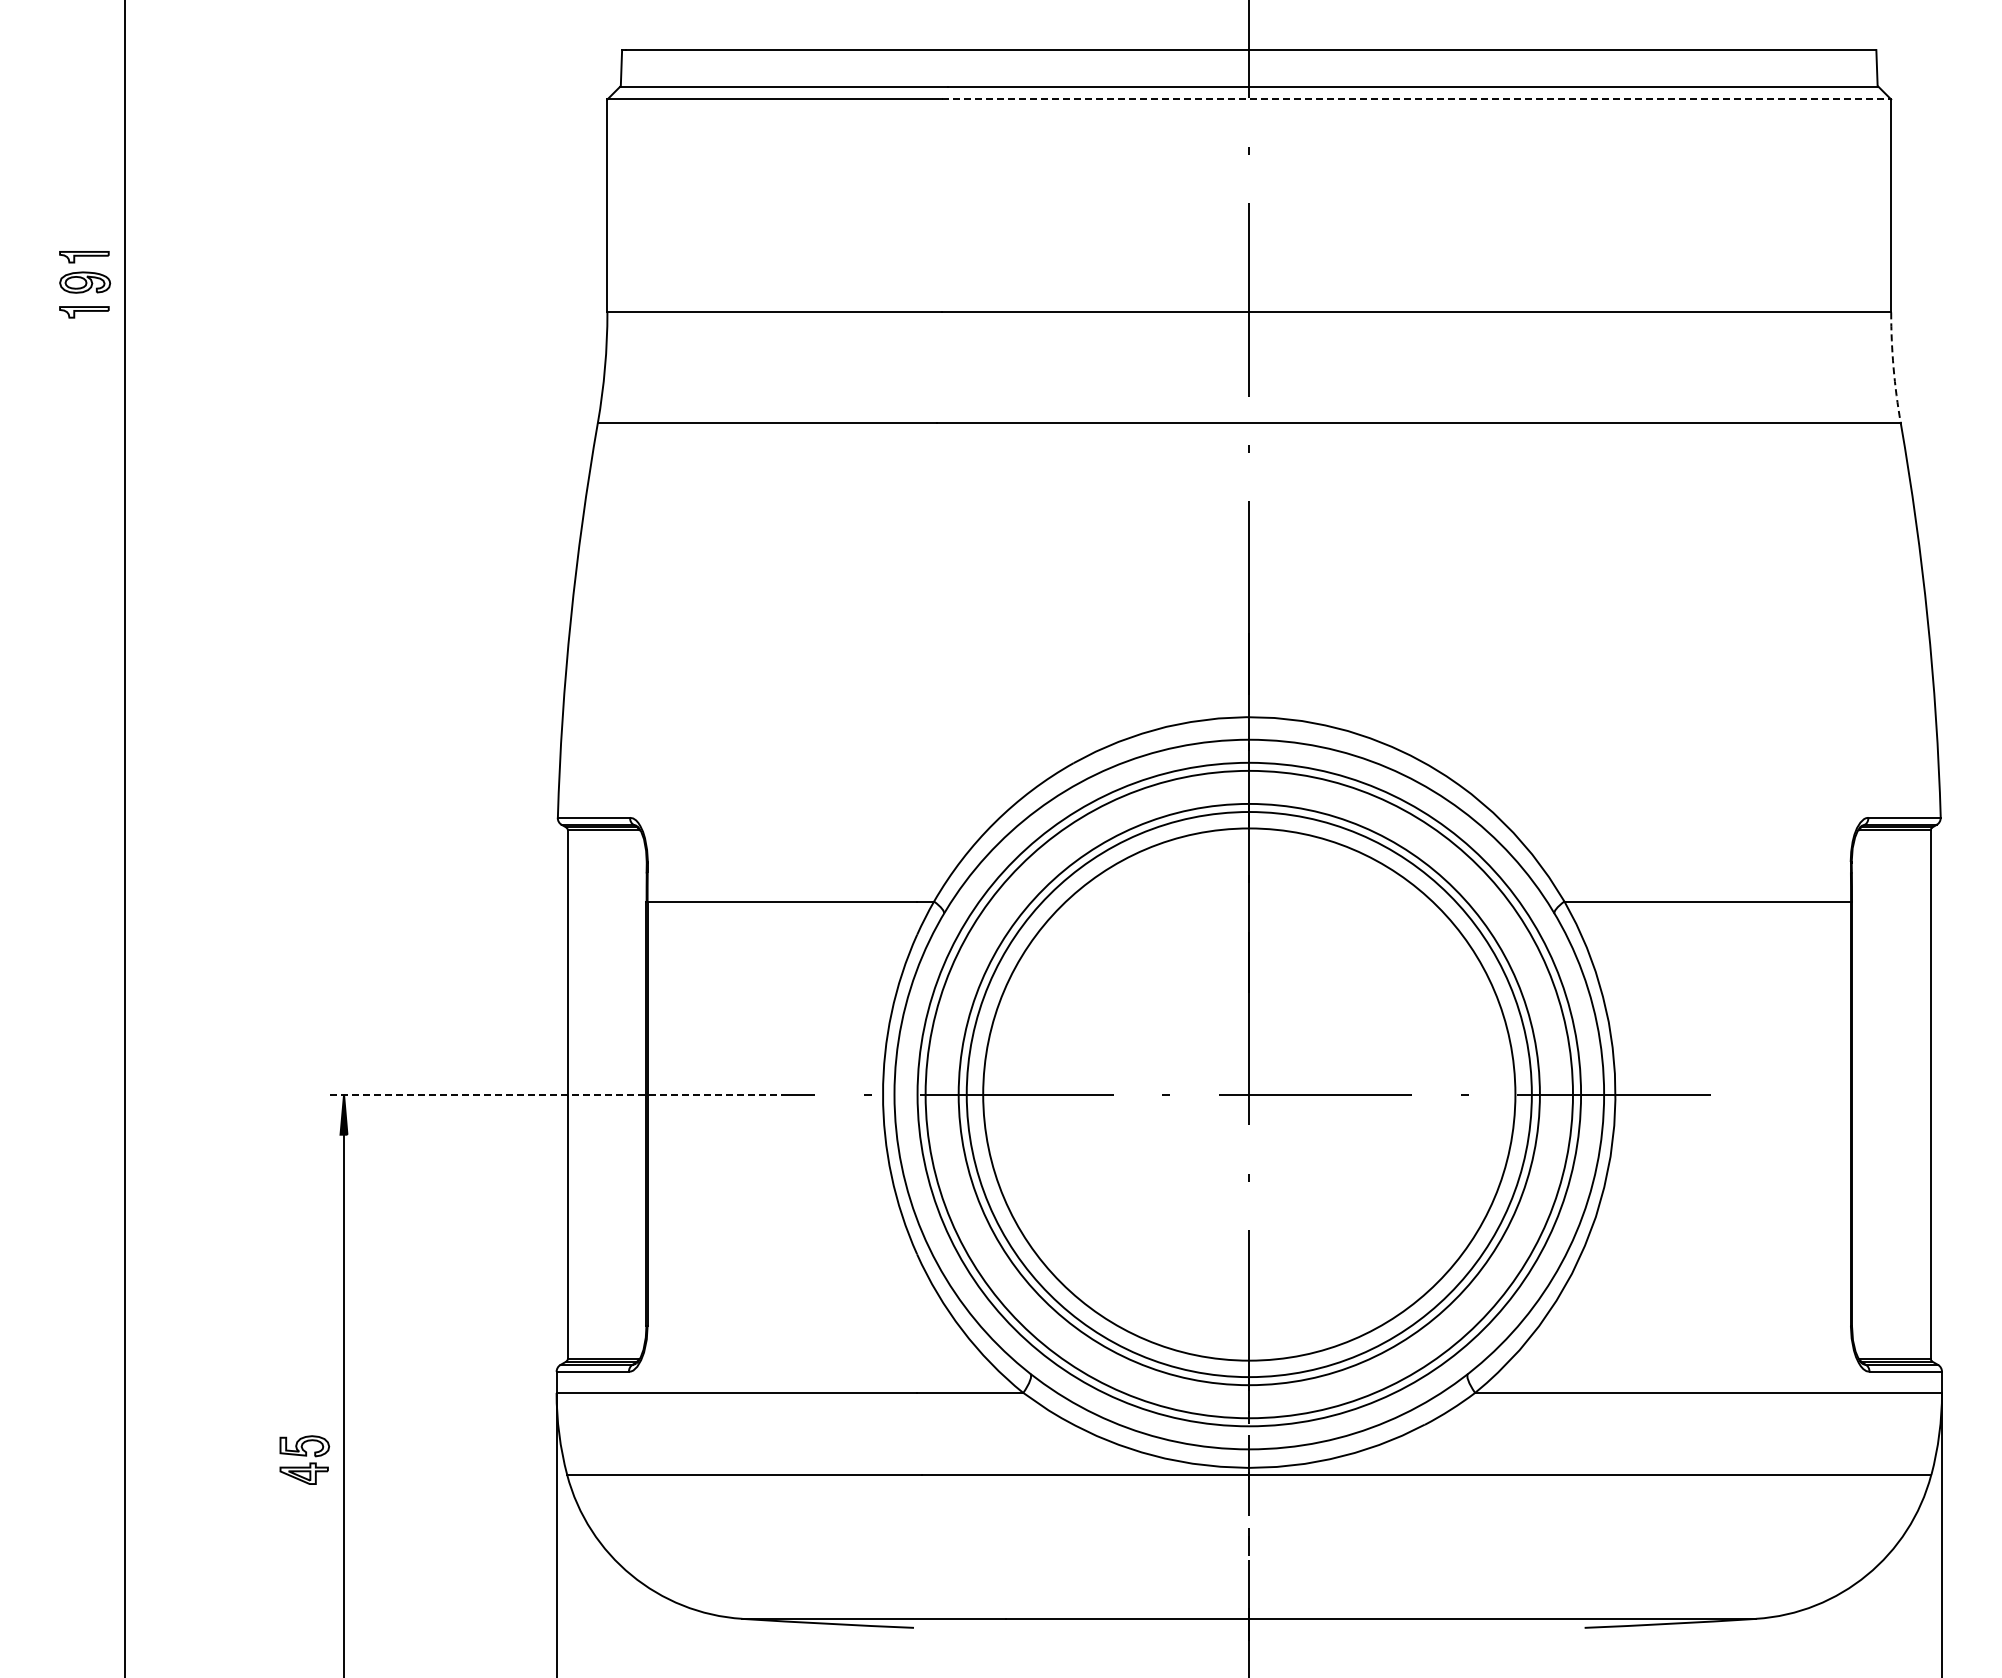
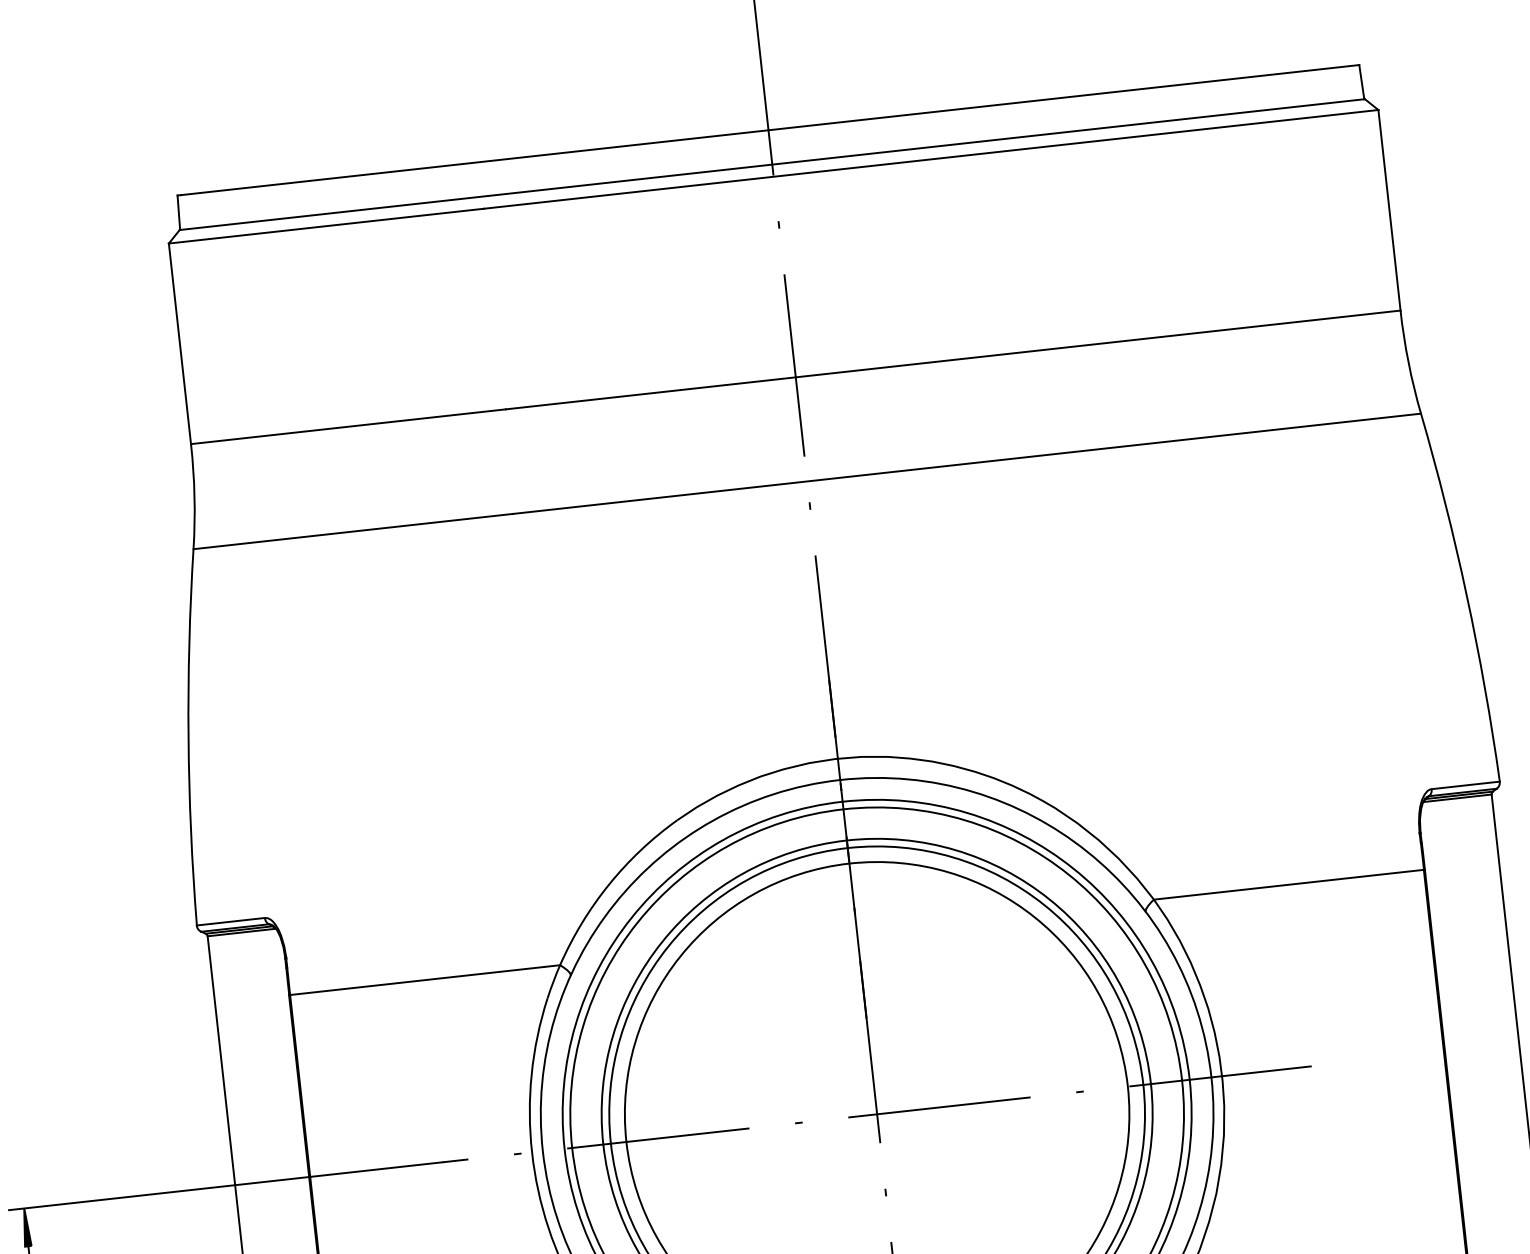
line: (1416, 99) -> (931, 159), dashed -> solid
arc: (1893, 367) -> (1408, 362), dashed -> solid
line: (557, 1094) -> (225, 1186), dashed -> solid

